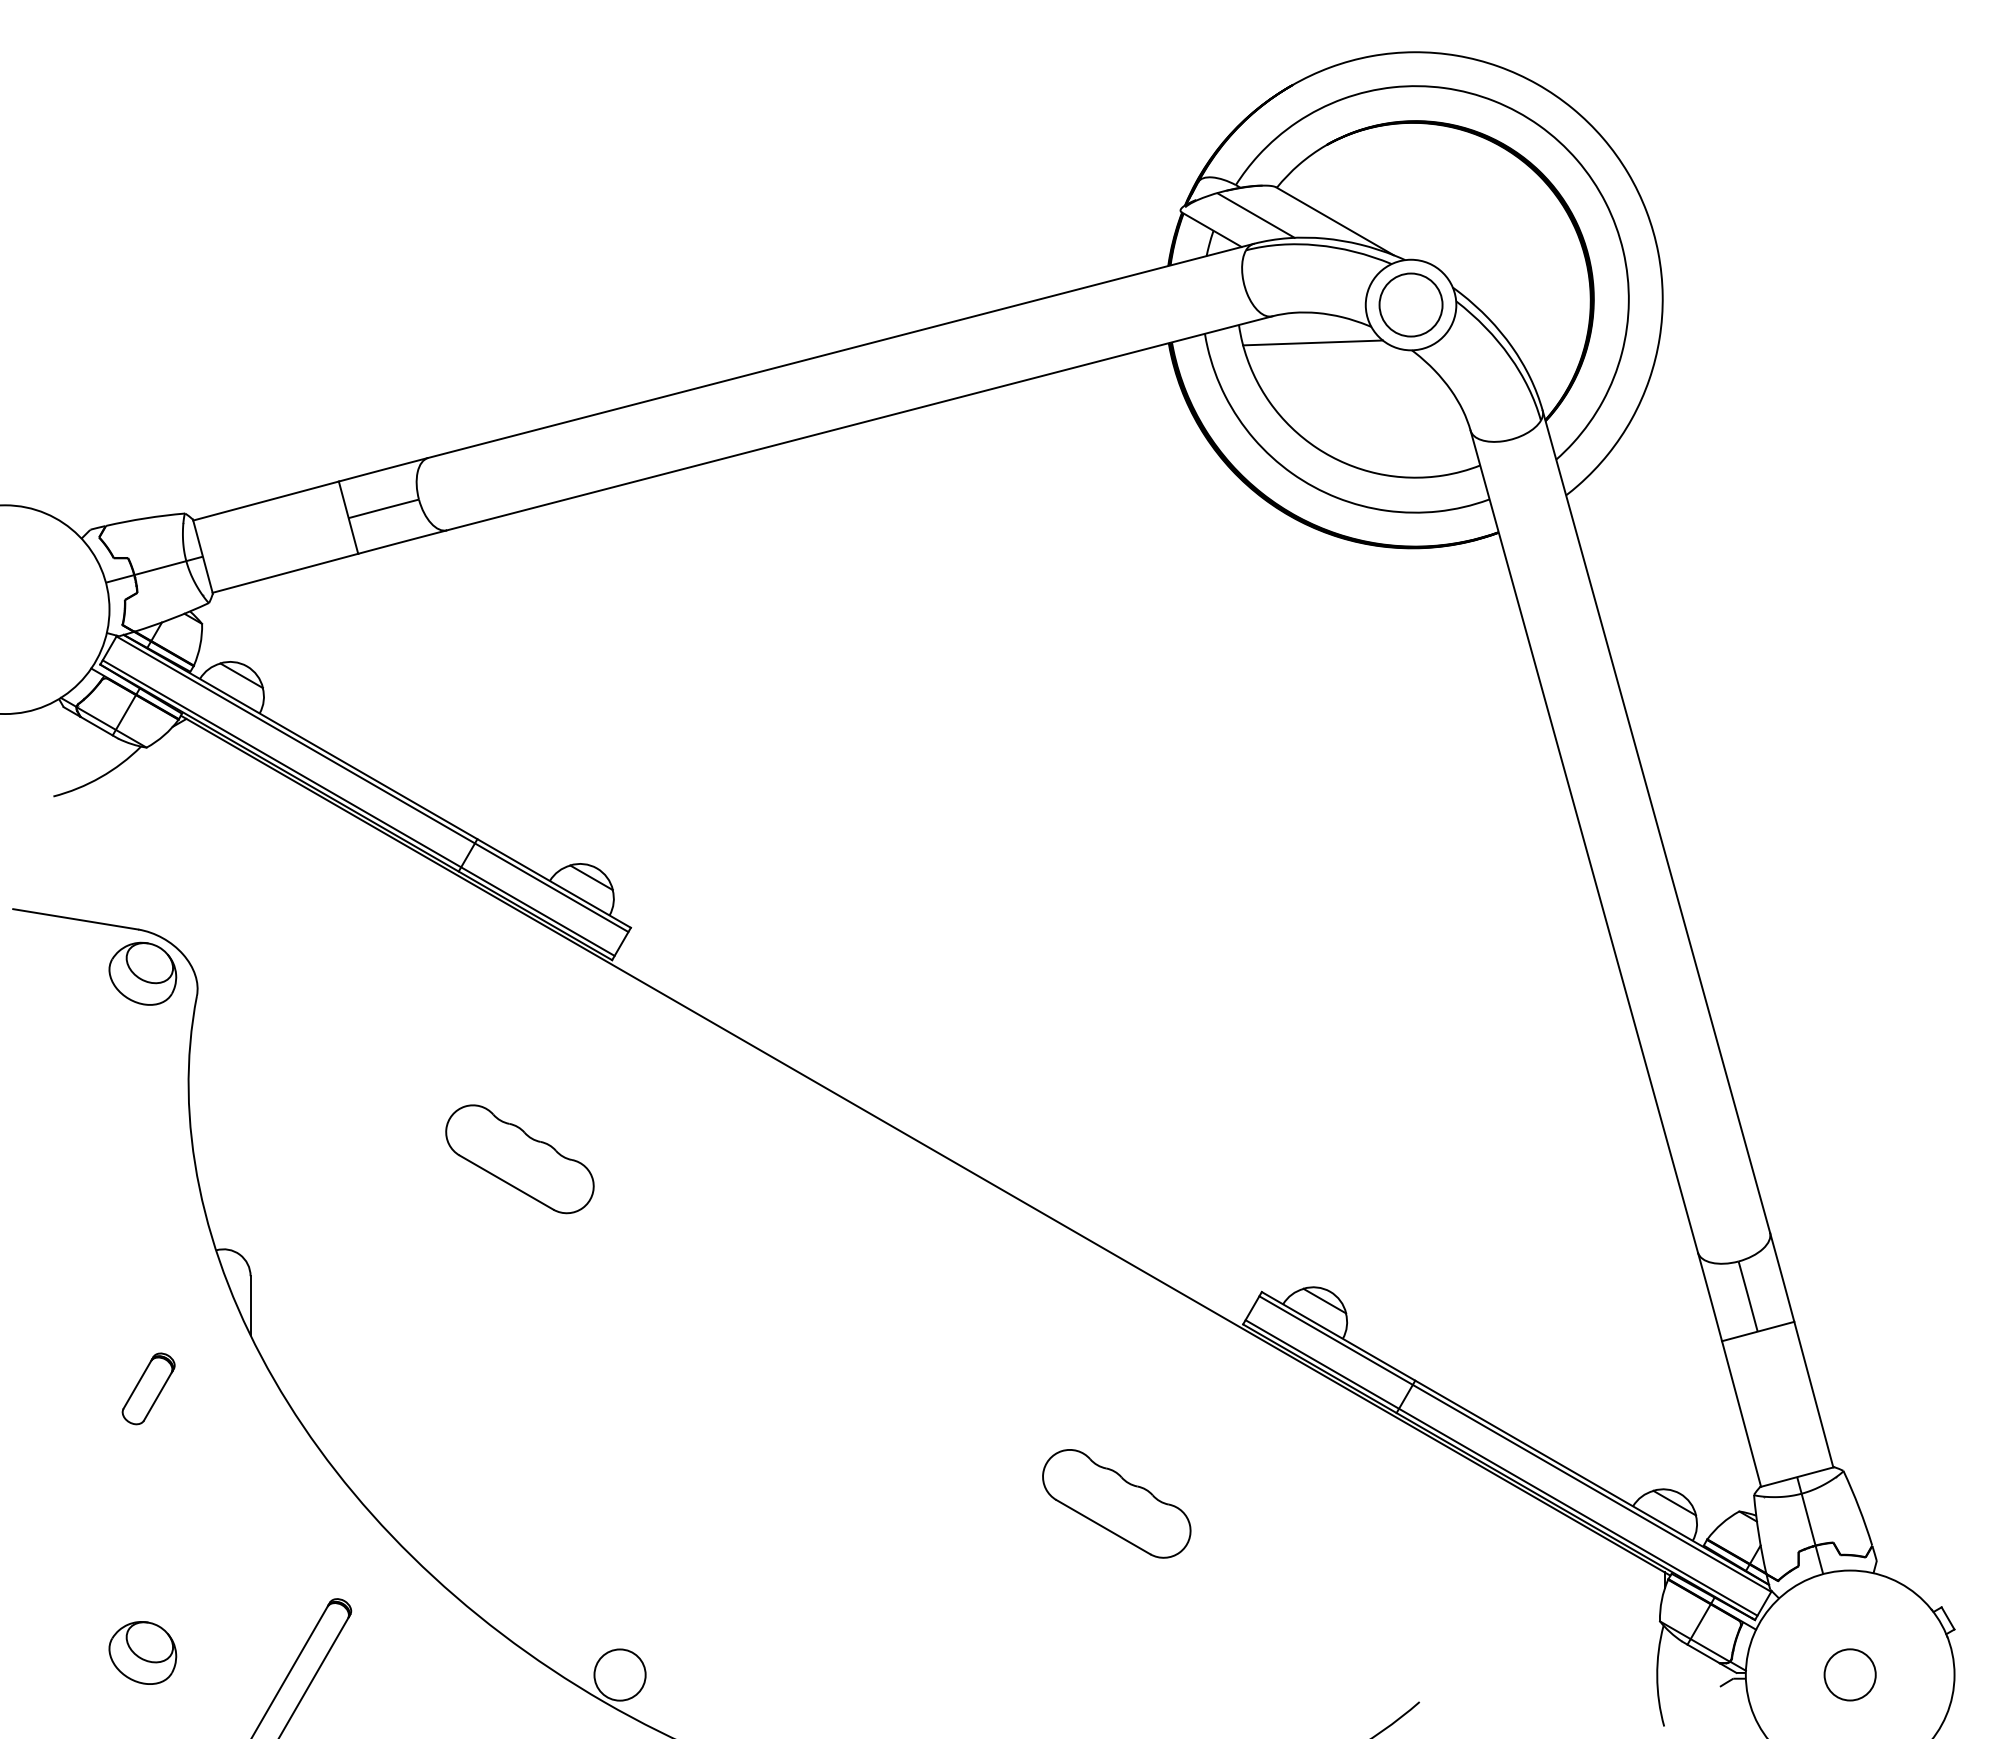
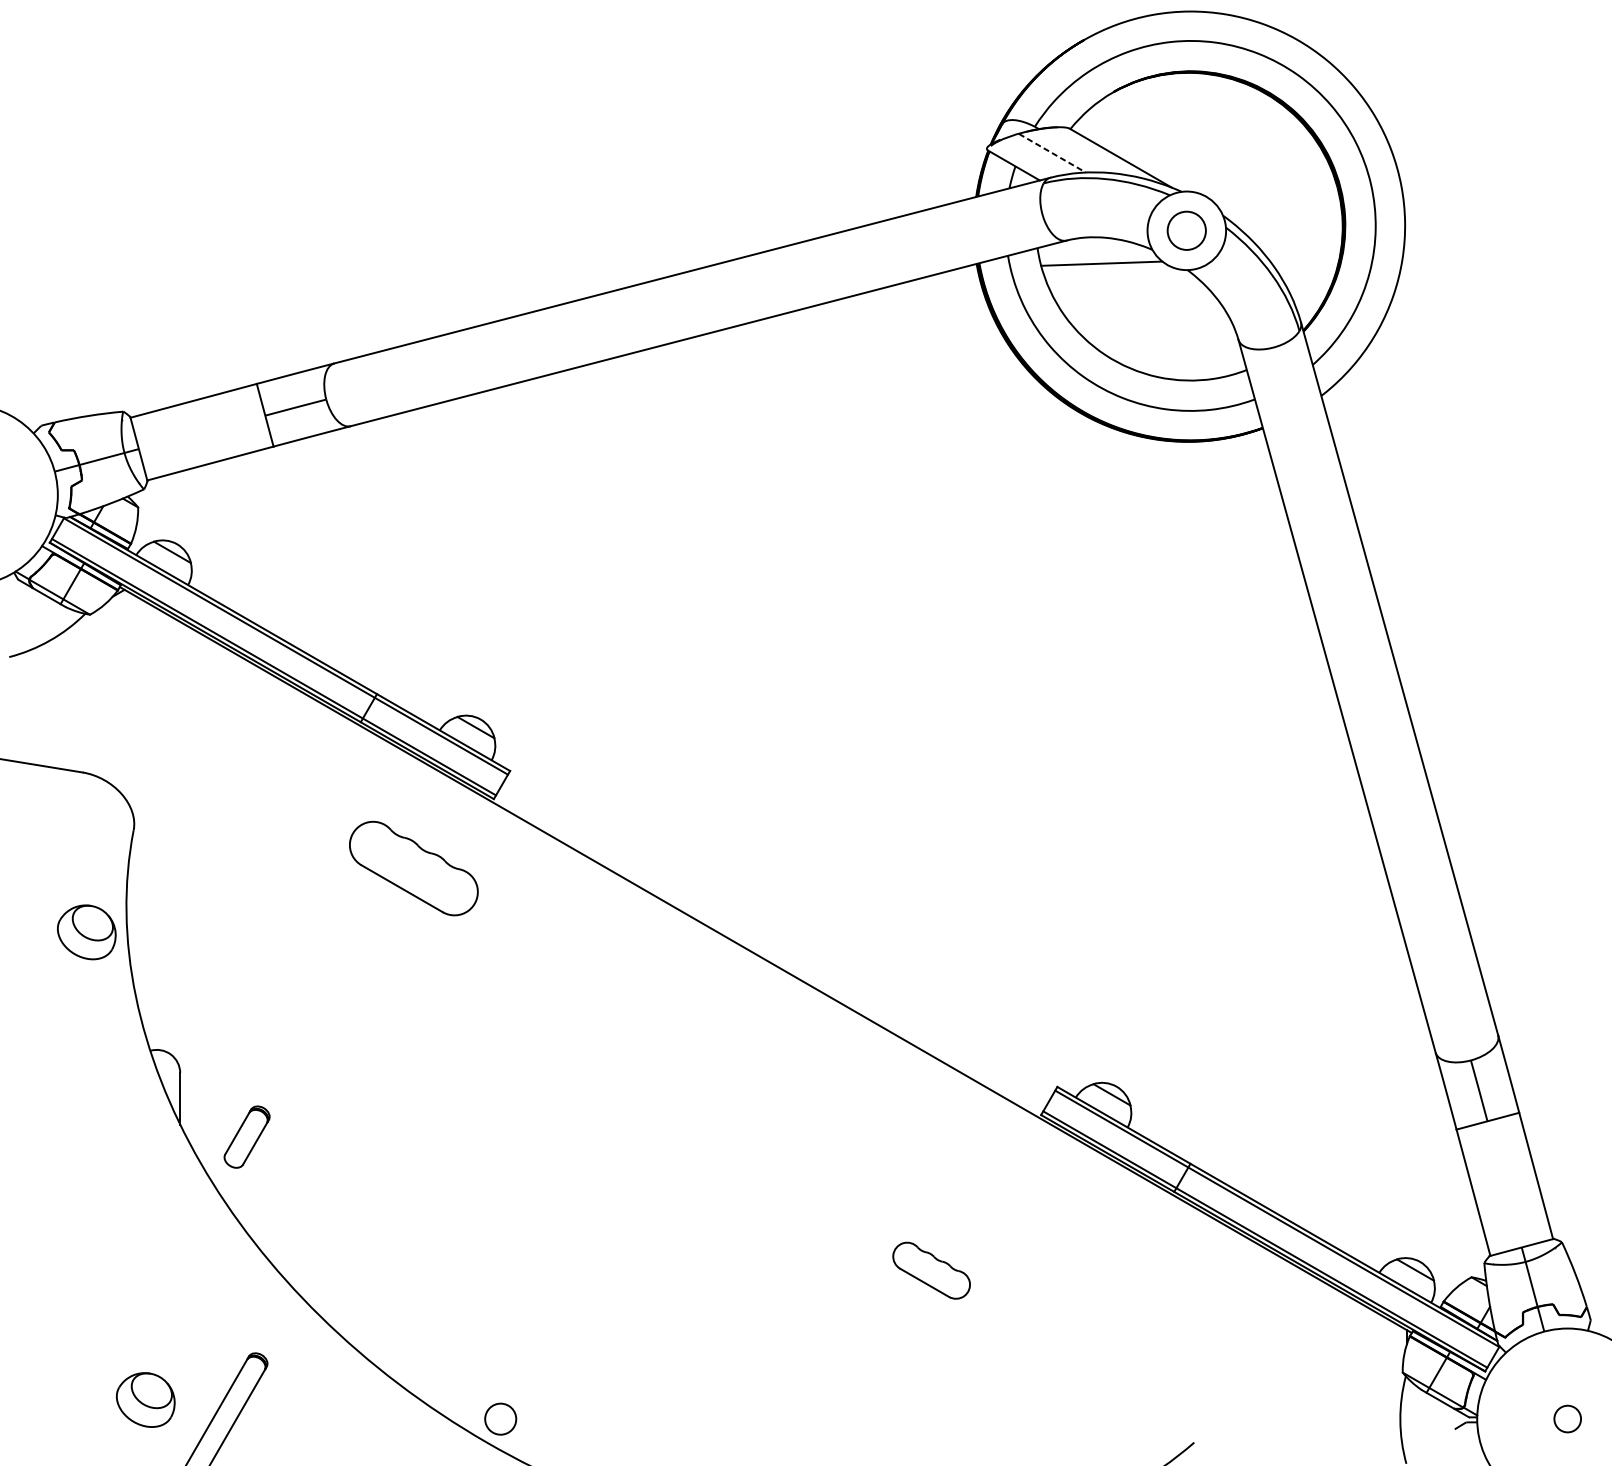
line: (1256, 215) -> (1052, 153), solid -> dashed
circle: (1410, 304) -> (1186, 230), size x0.7
part: (142, 973) -> (86, 932), moved
part: (519, 1159) -> (413, 868), moved
part: (148, 1388) -> (246, 1136), moved
part: (1116, 1503) -> (931, 1270), size x0.6
part: (142, 1652) -> (145, 1399), moved
circle: (619, 1674) -> (500, 1418), size x0.7
circle: (1849, 1674) -> (1567, 1418), size x0.6

